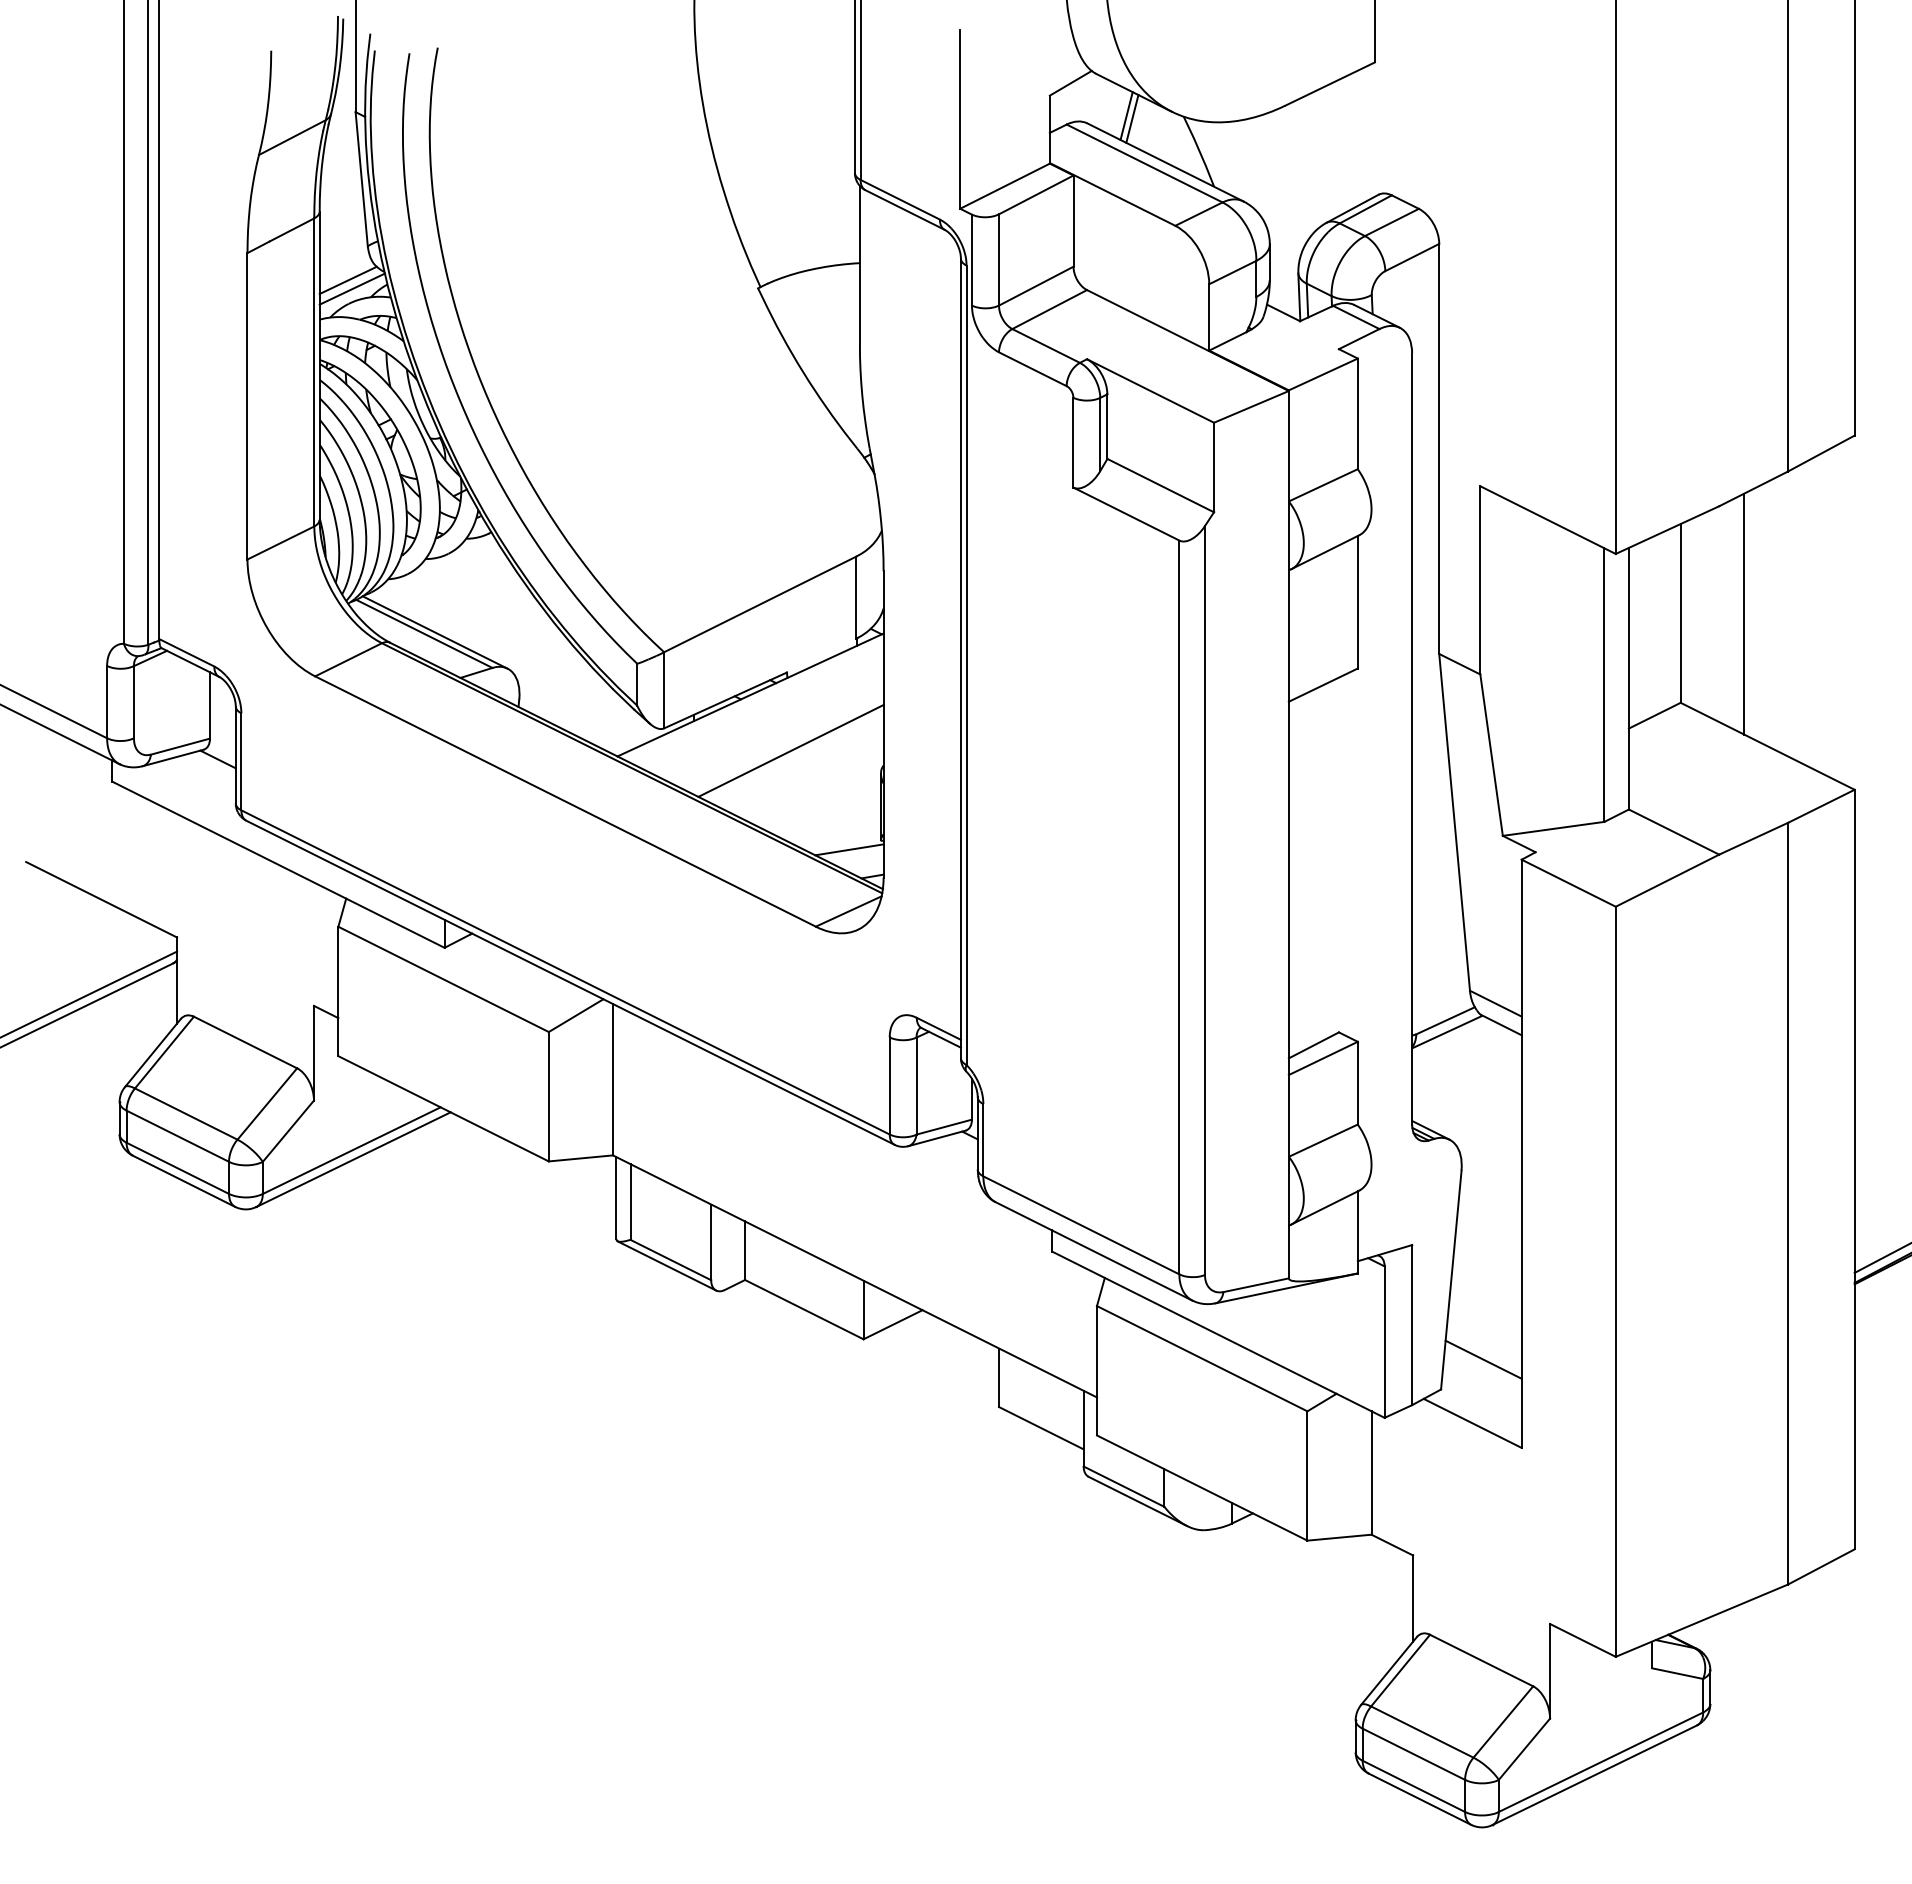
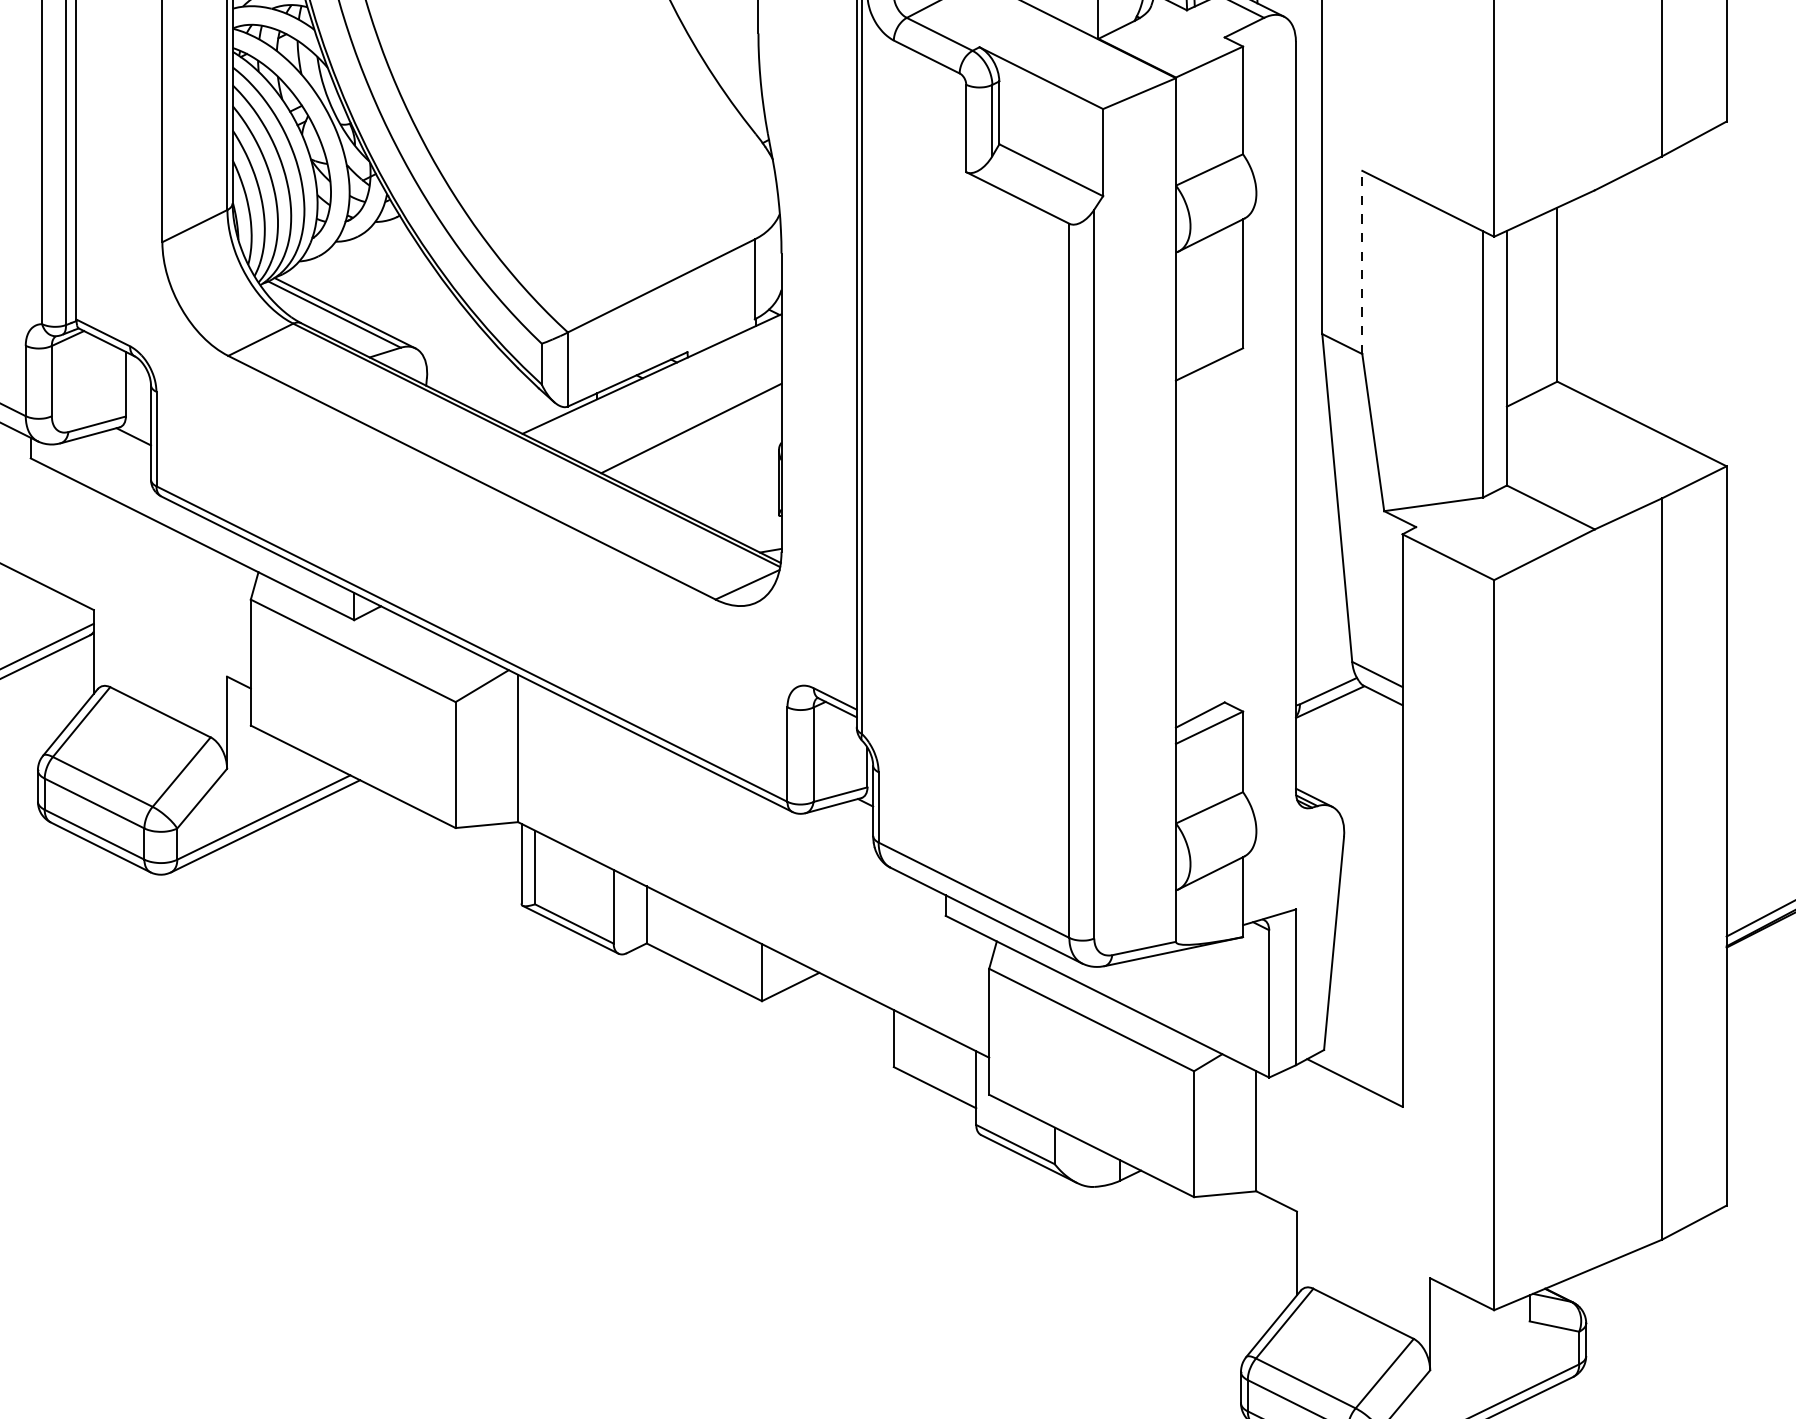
line: (1480, 579) -> (1362, 261), solid -> dashed
line: (1744, 613) -> (1619, 294), removed
line: (849, 849) -> (748, 524), removed
line: (1483, 1359) -> (1365, 1020), removed

